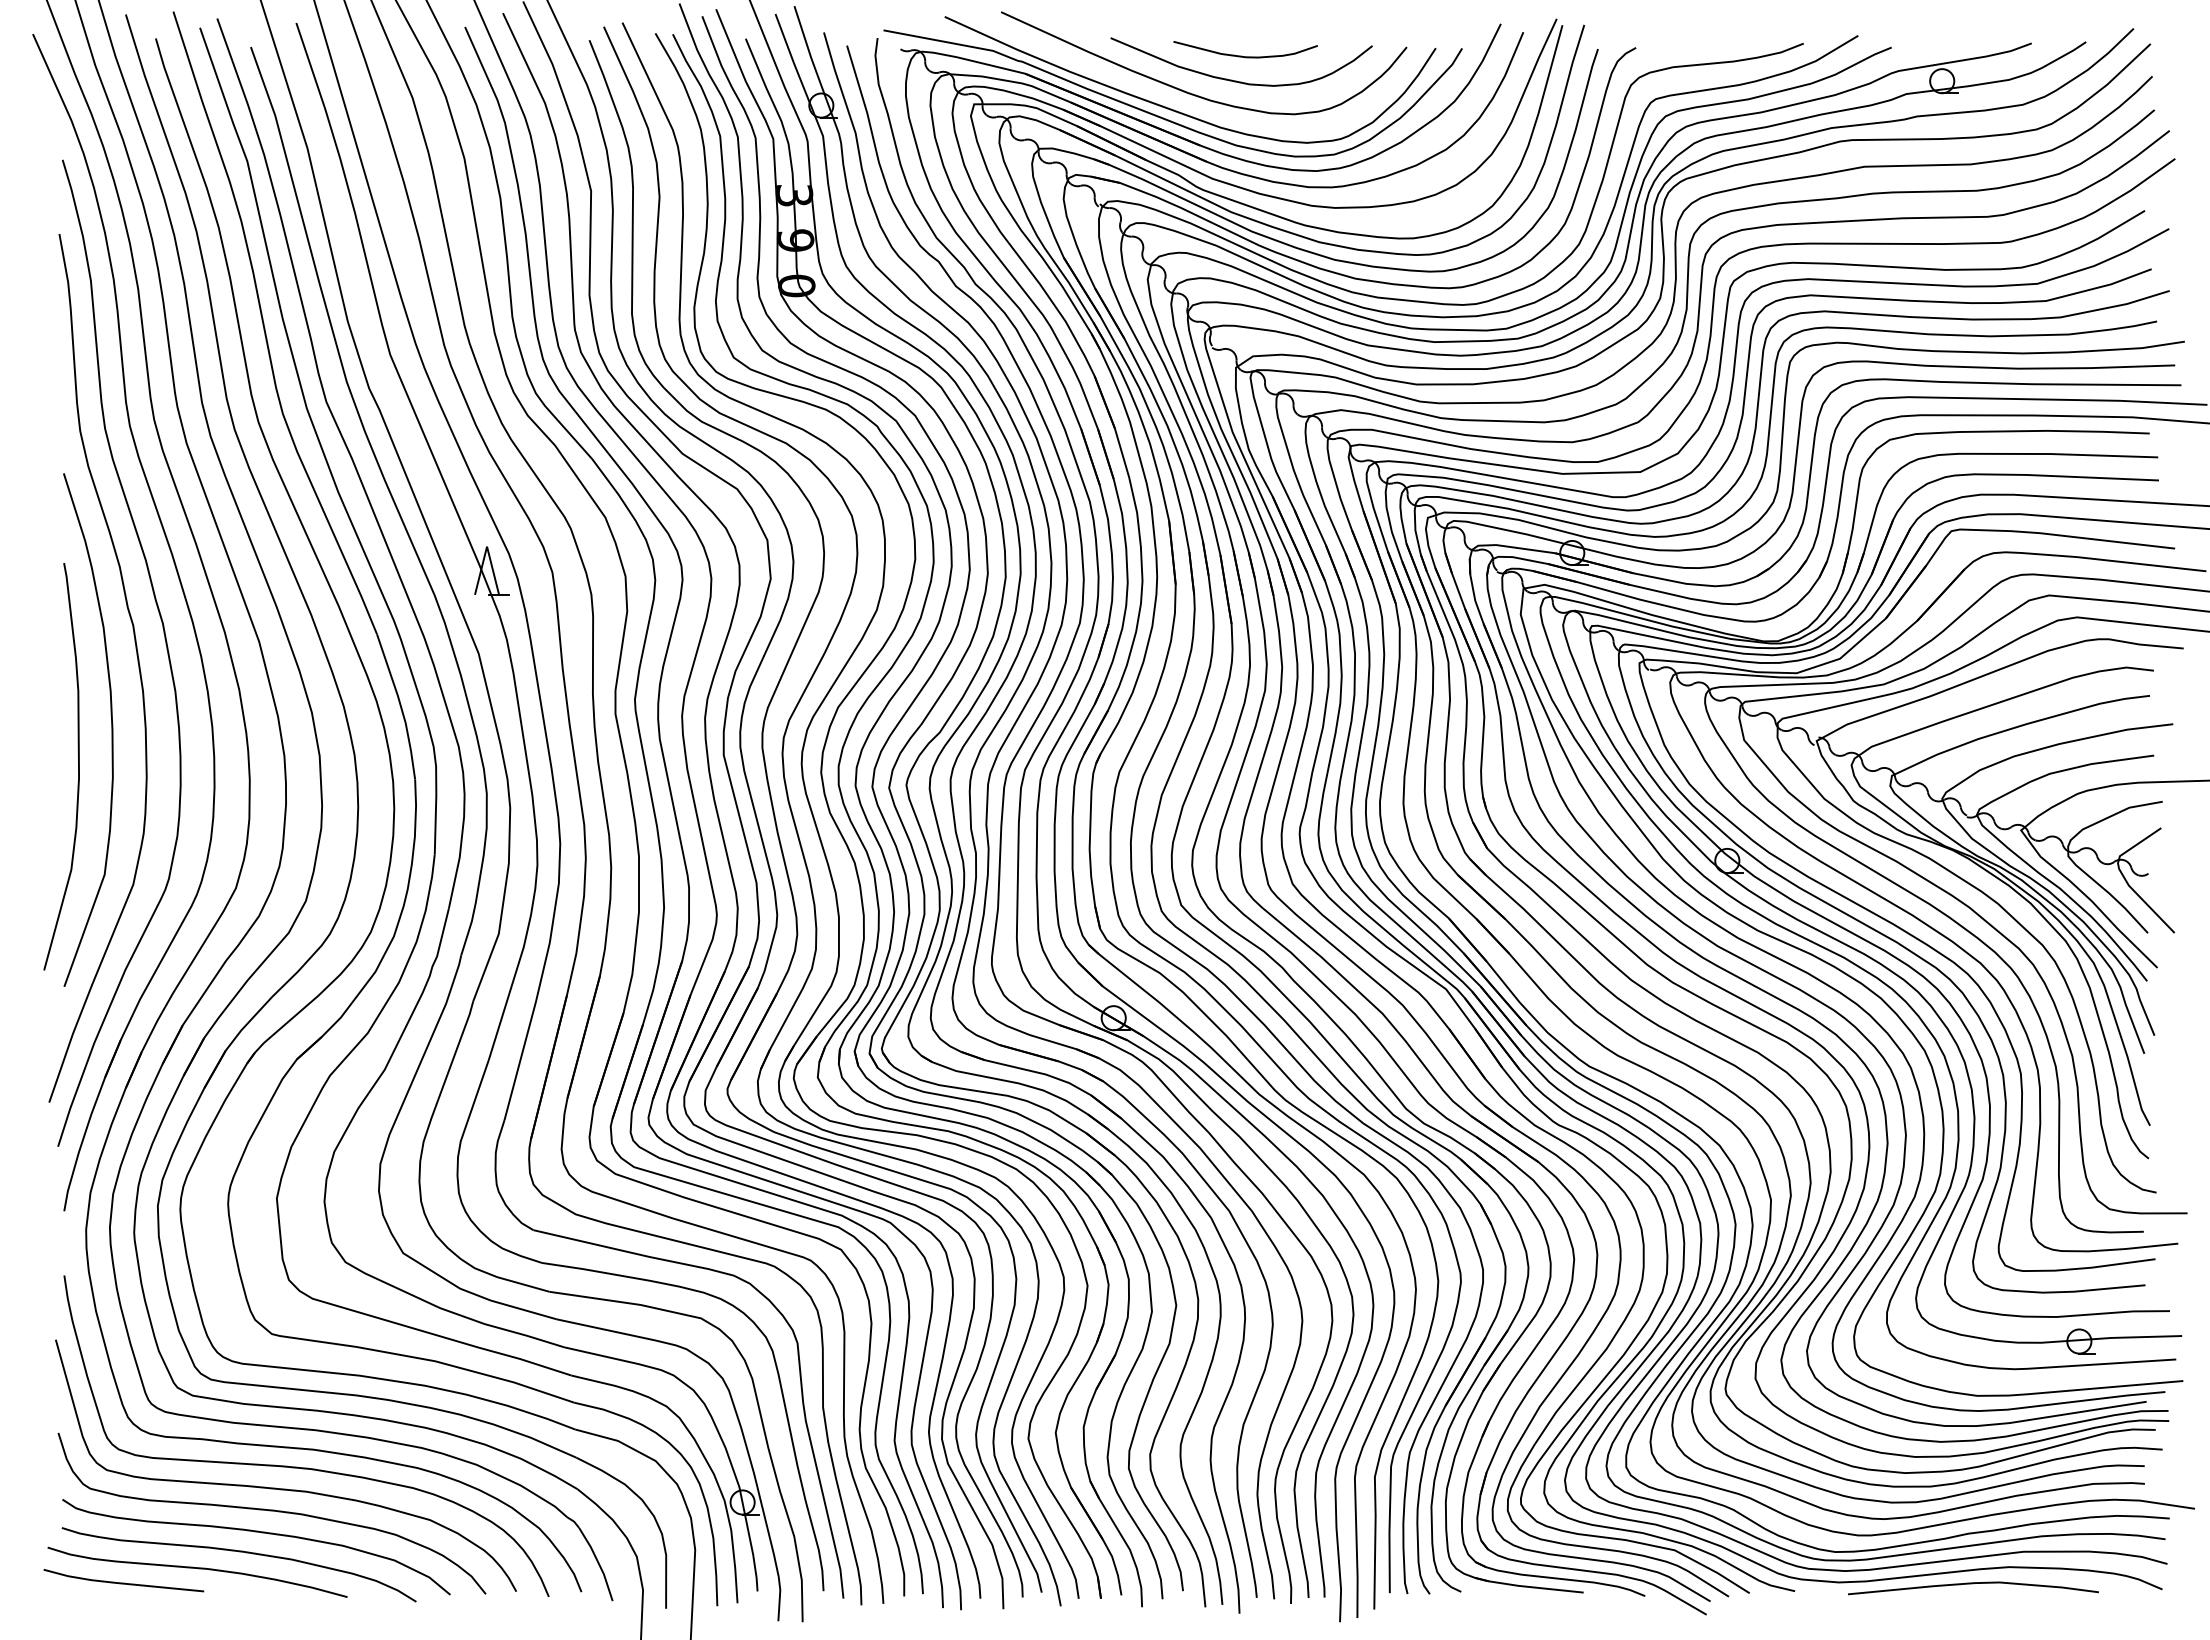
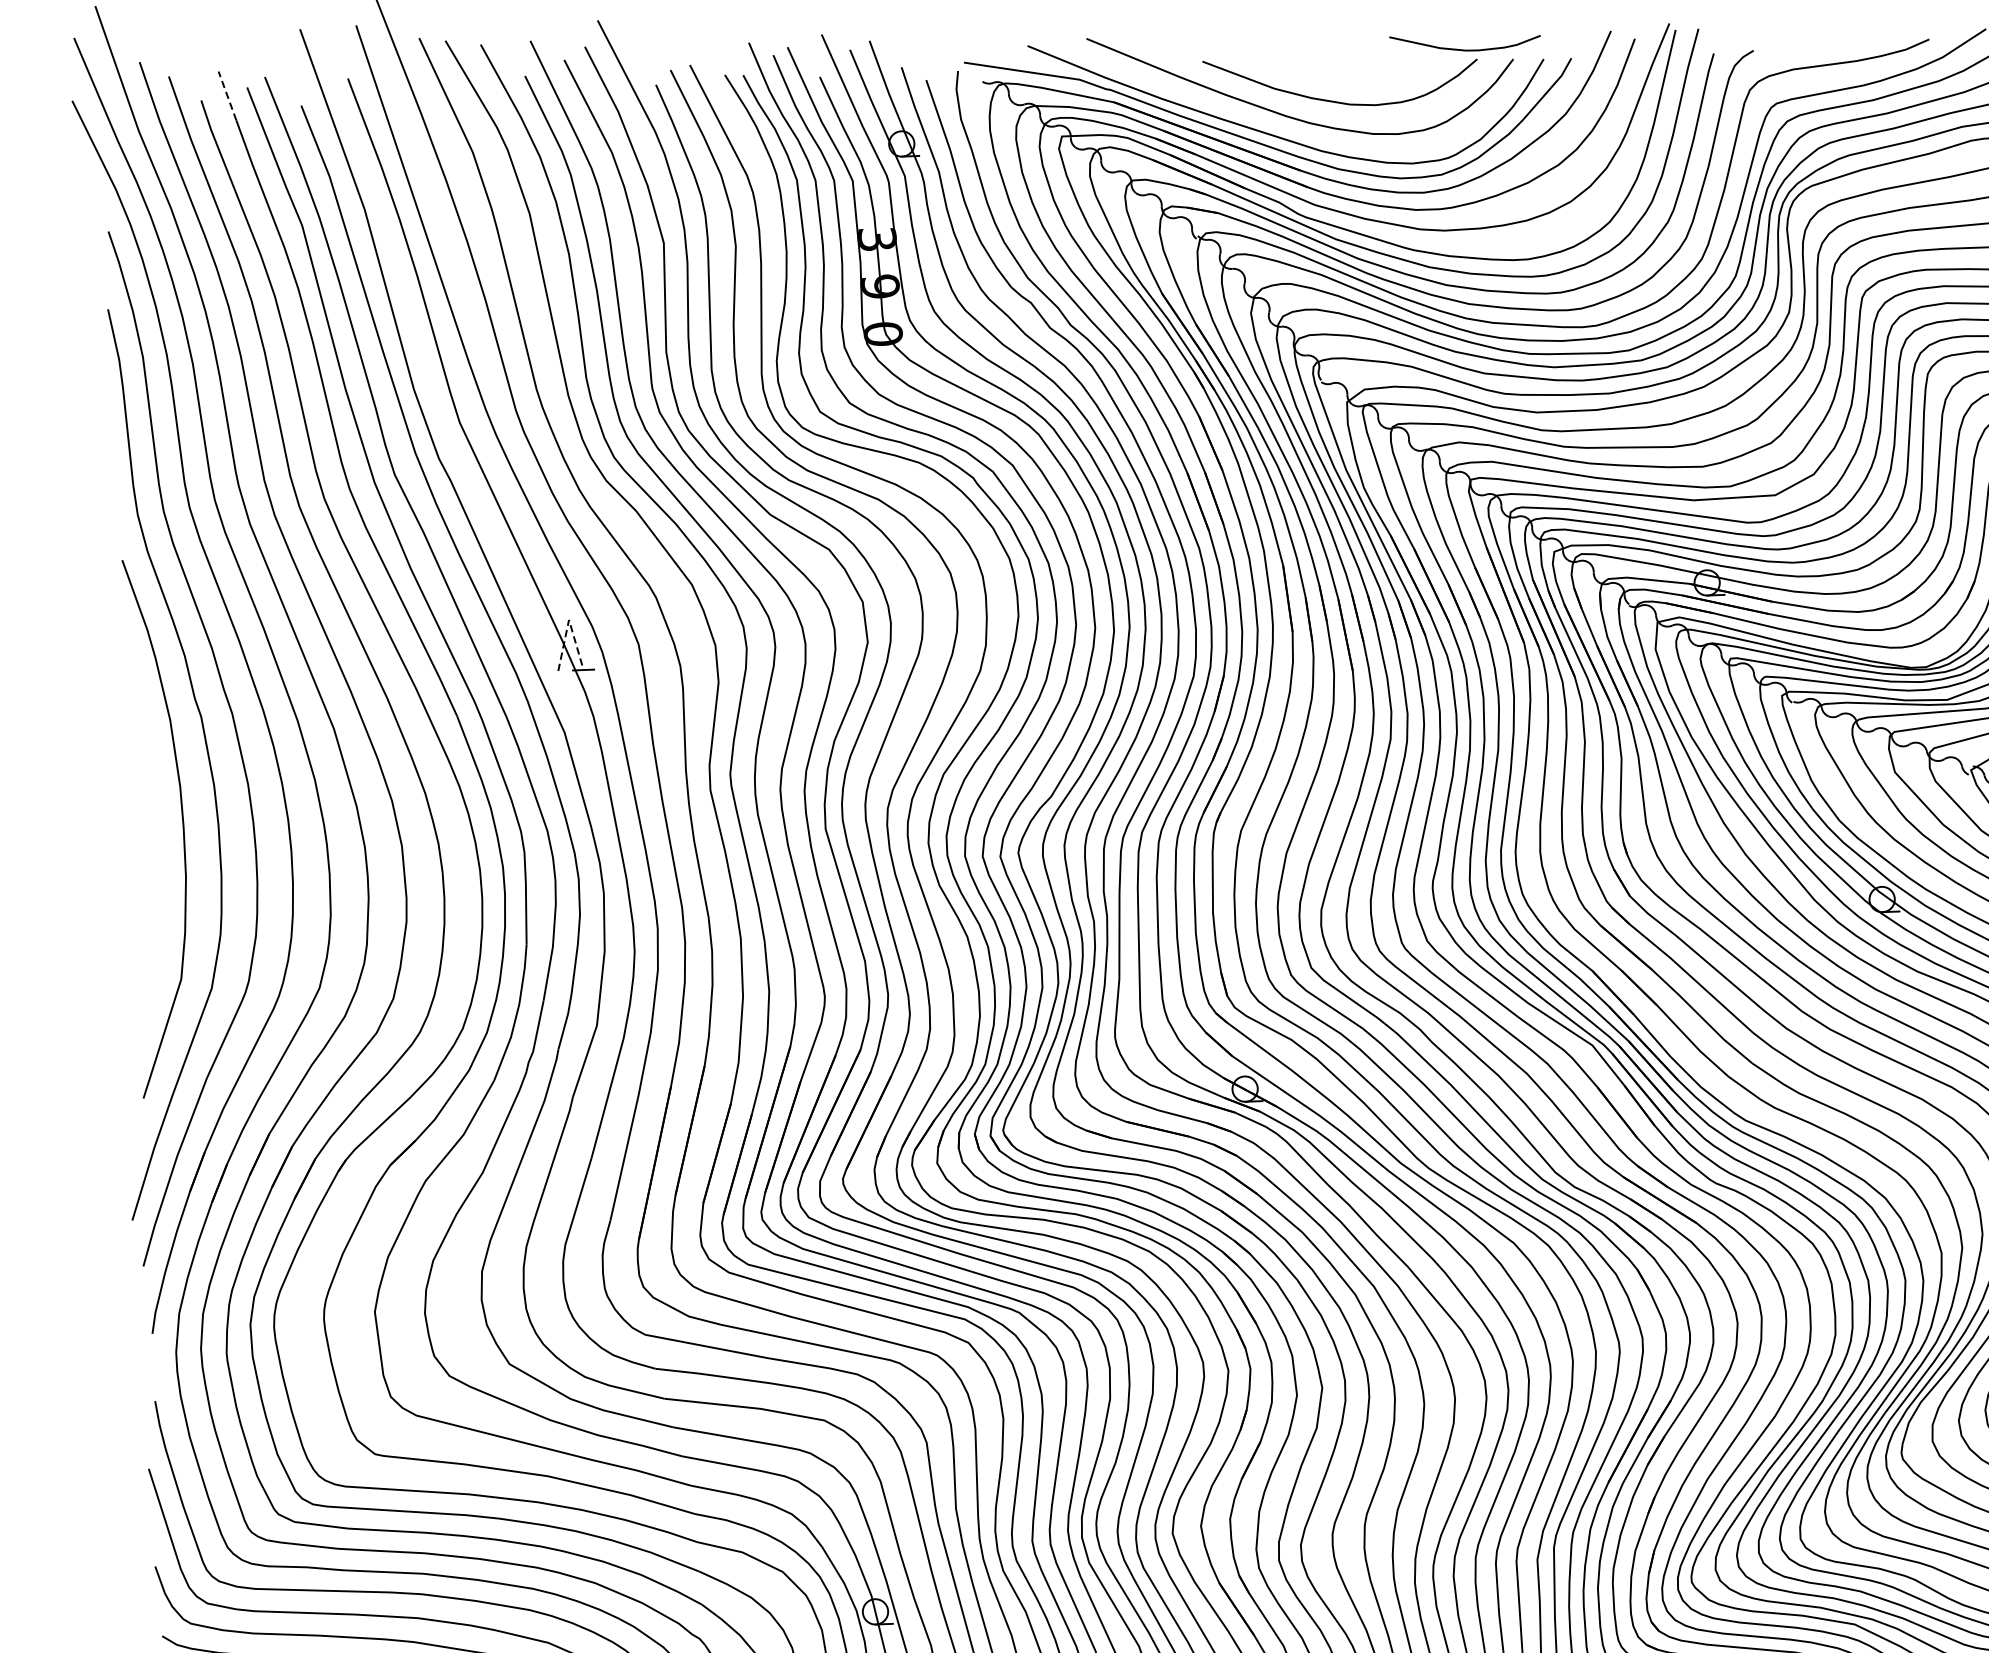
line: (180, 35) -> (227, 96), solid -> dashed
curve: (1242, 55) -> (1462, 48), moved
line: (487, 546) -> (569, 619), solid -> dashed
curve: (78, 766) -> (149, 866), removed

